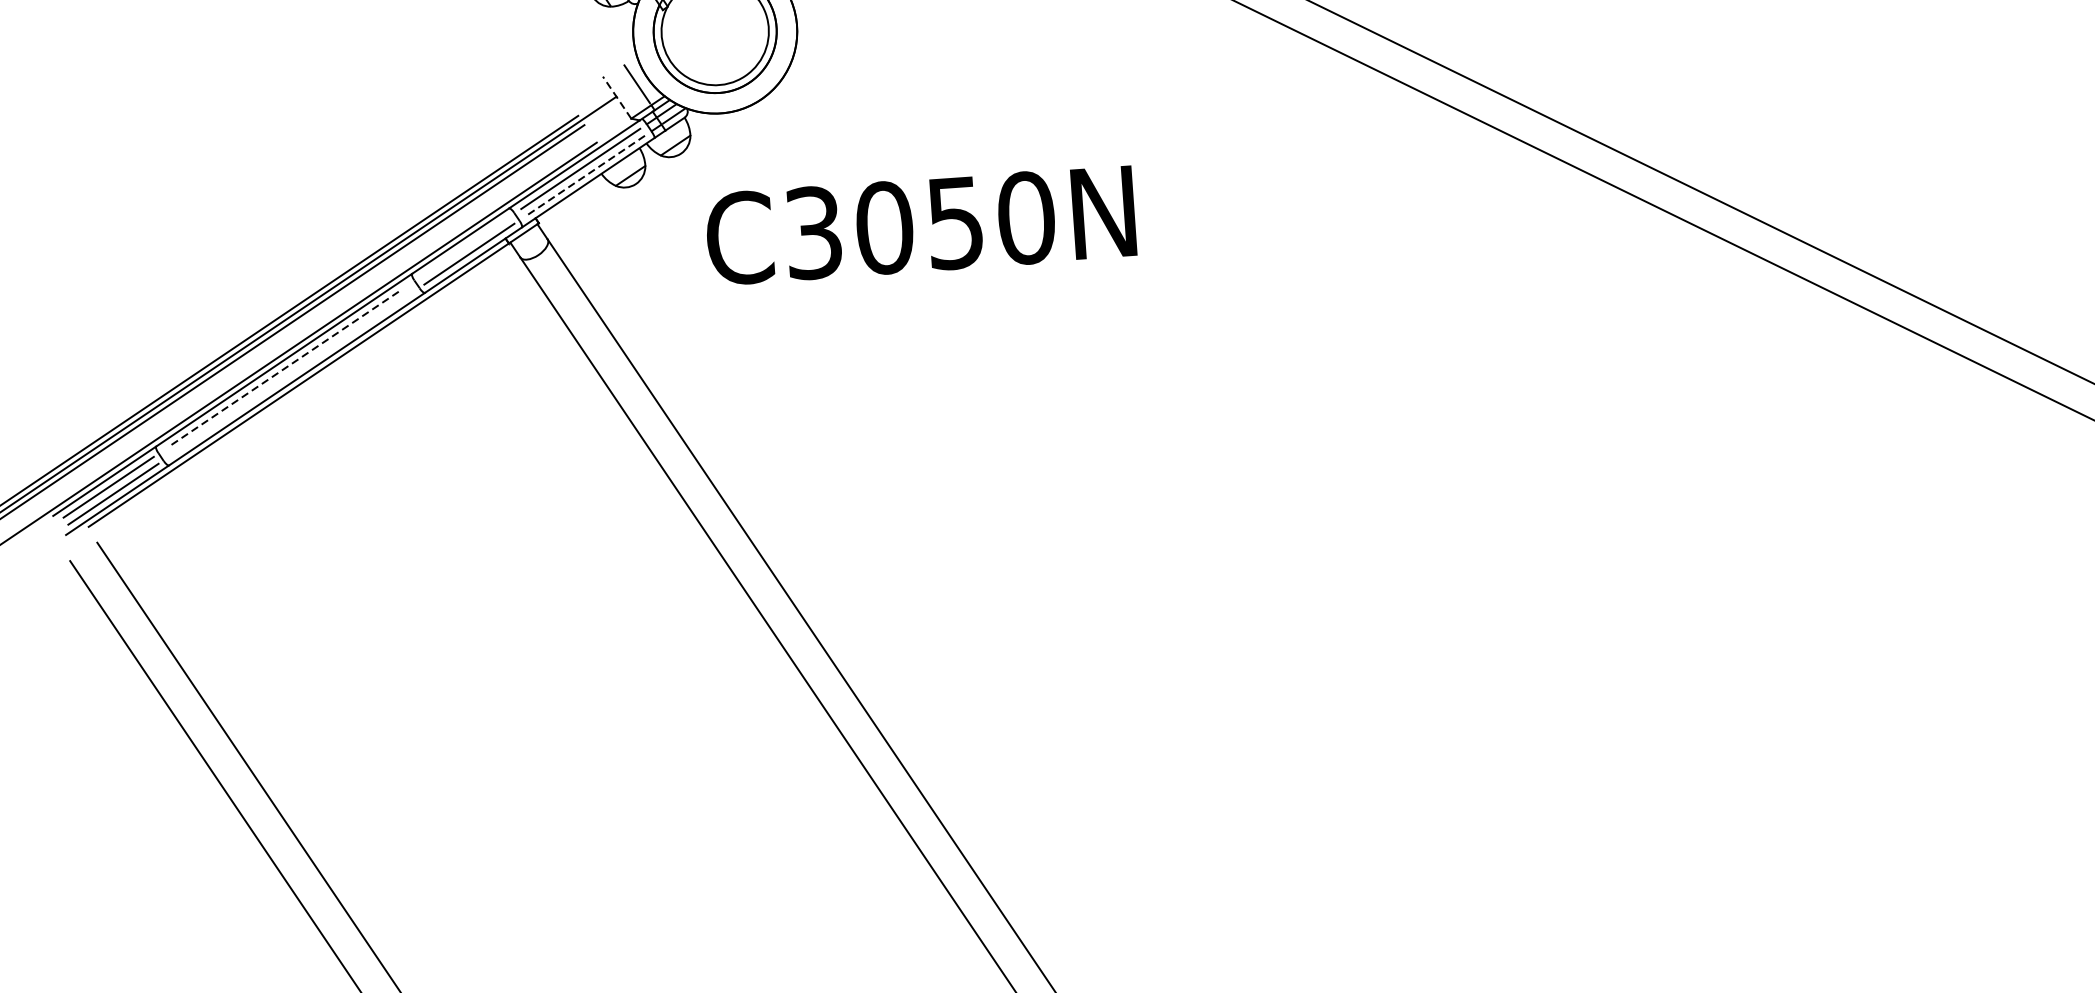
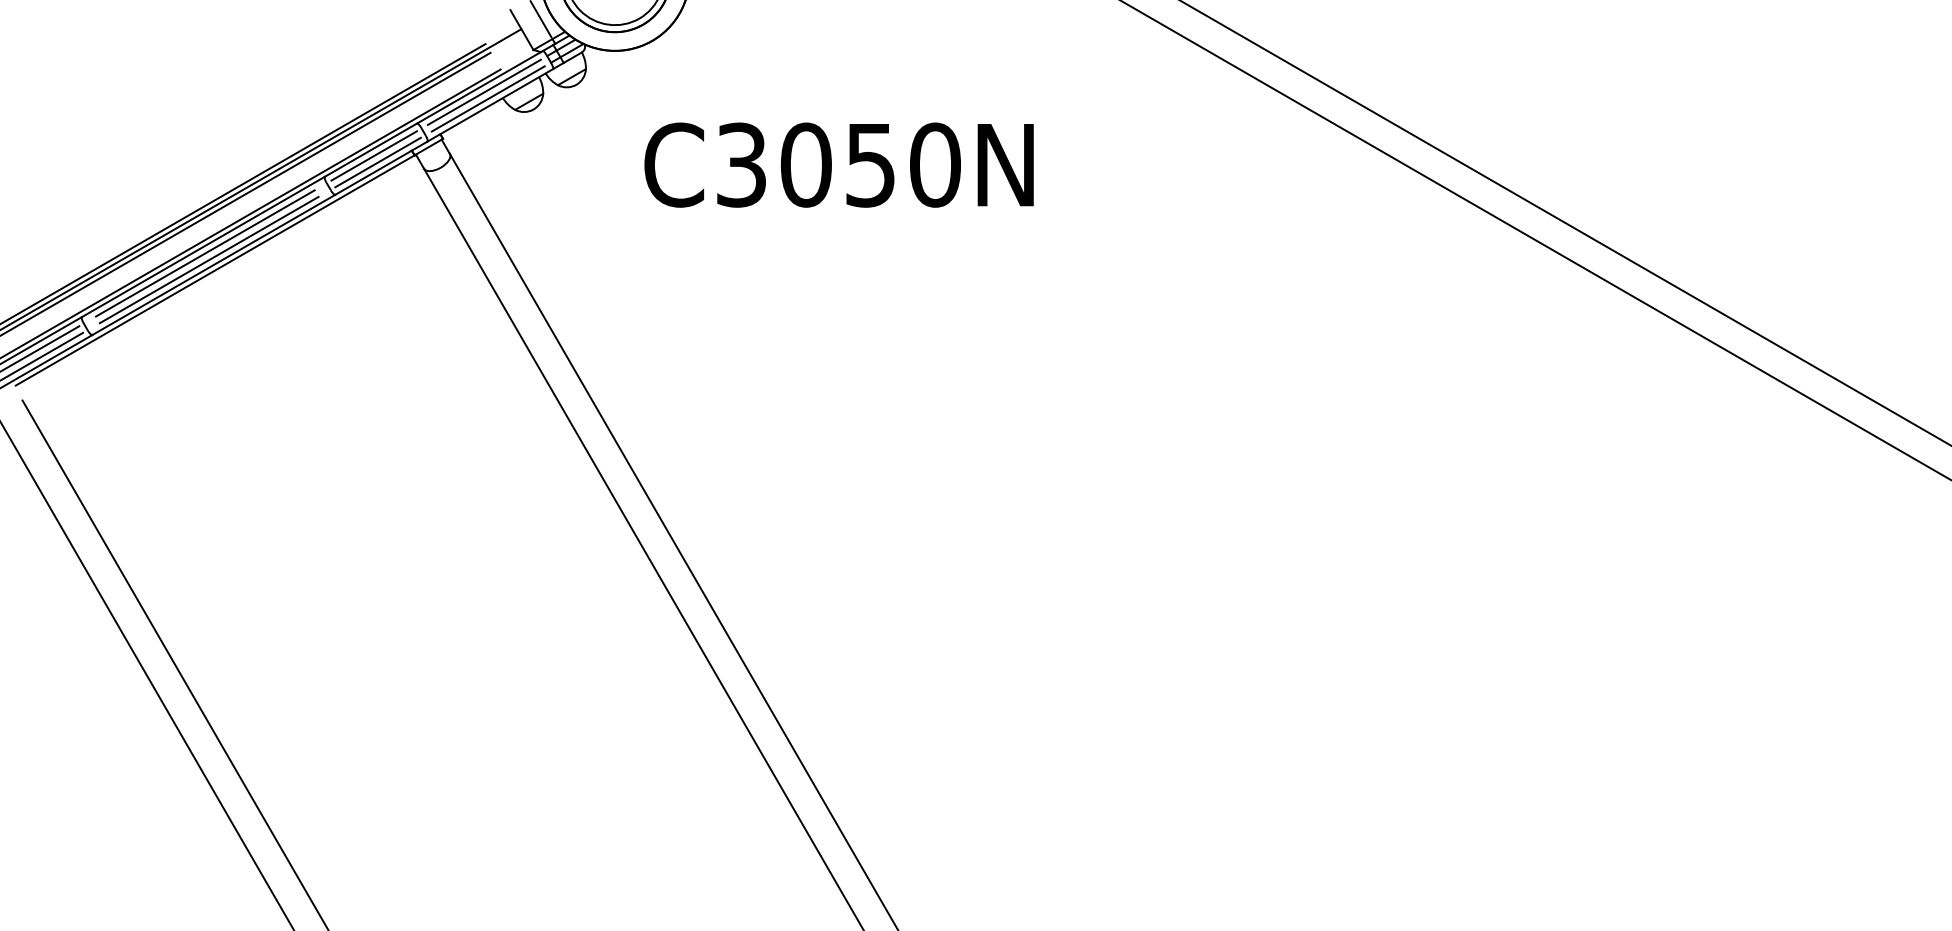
line: (616, 97) -> (521, 29), dashed -> solid
line: (584, 176) -> (487, 99), dashed -> solid
text: (920, 224) -> (838, 164), moved
line: (464, 246) -> (374, 155), added
line: (286, 367) -> (205, 253), dashed -> solid
line: (290, 373) -> (208, 259), added

